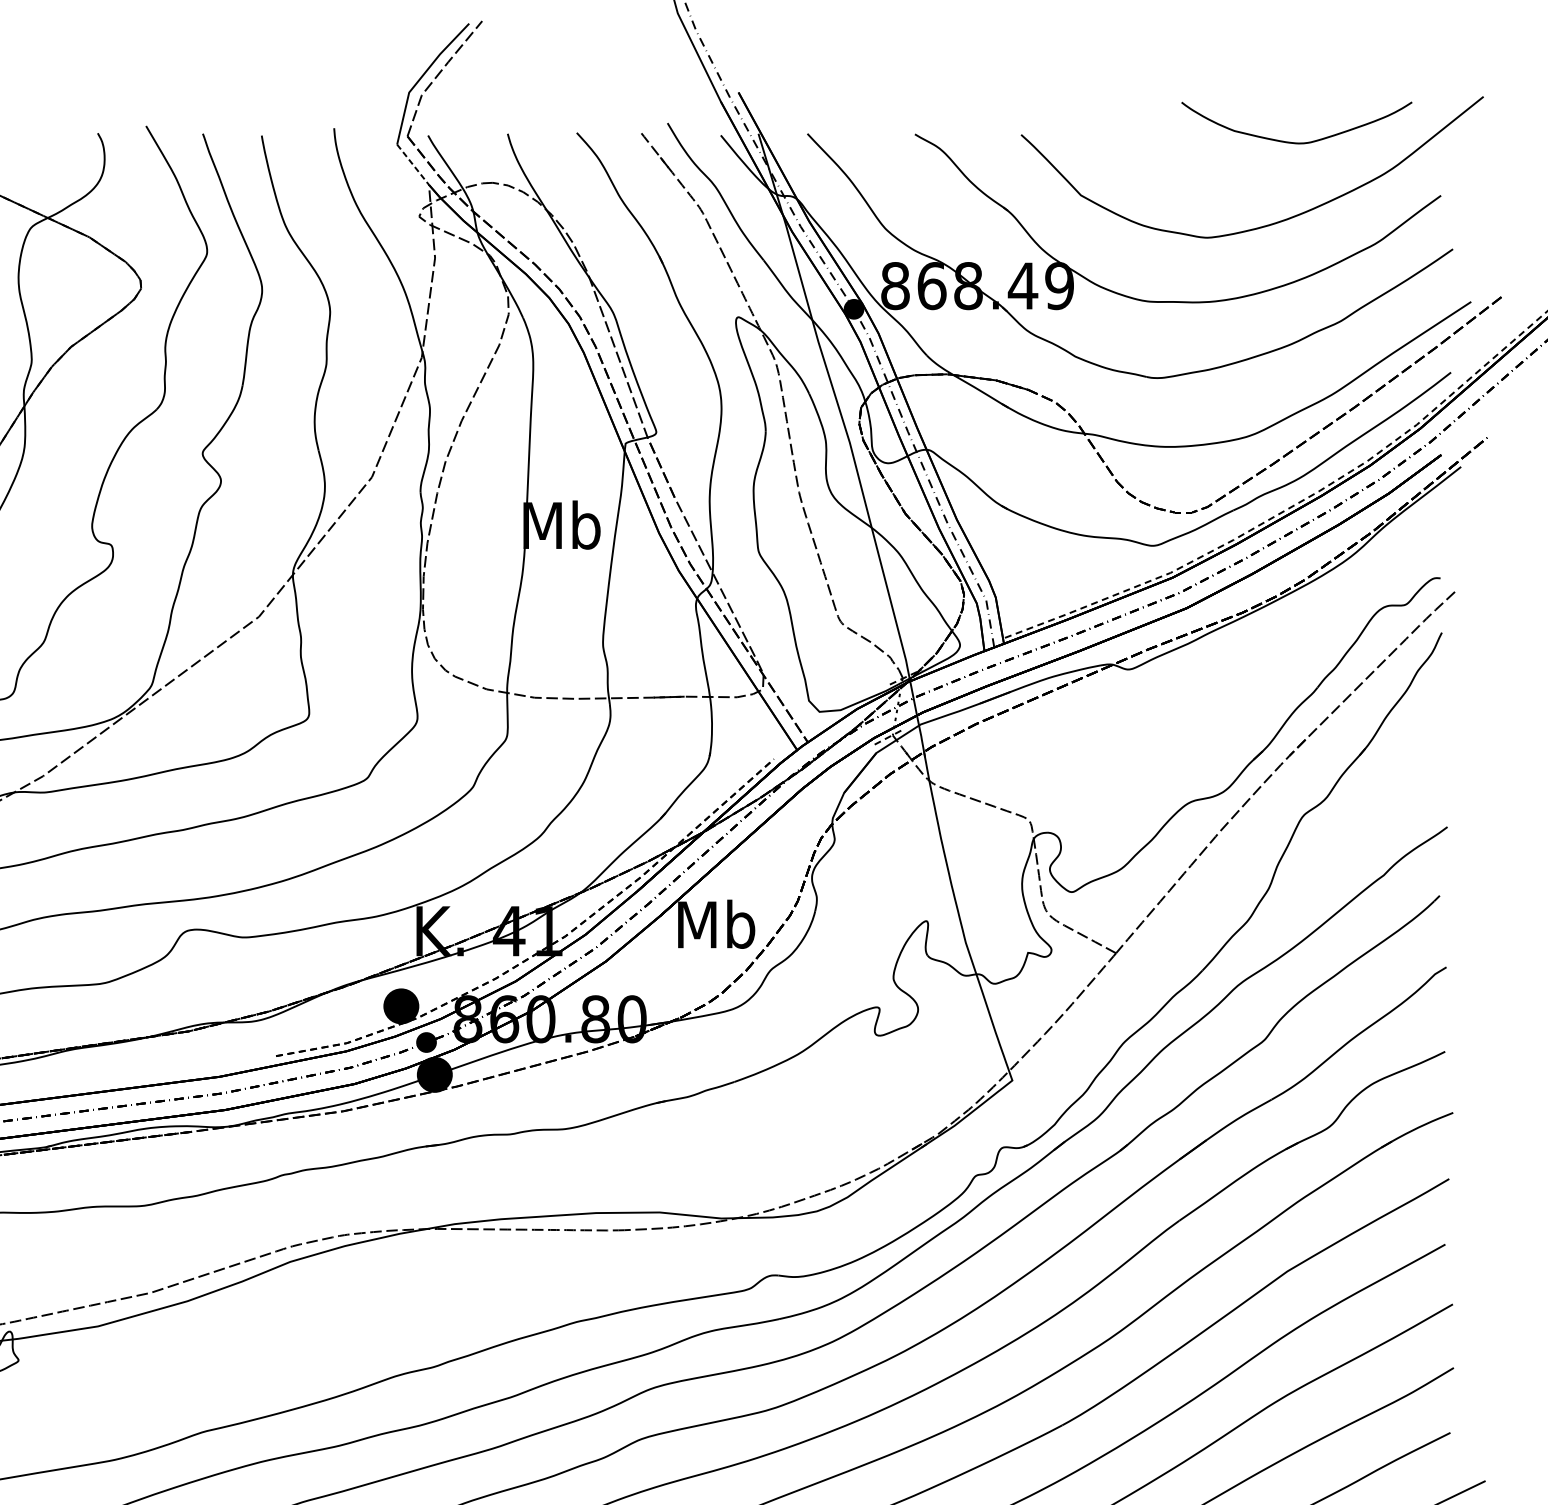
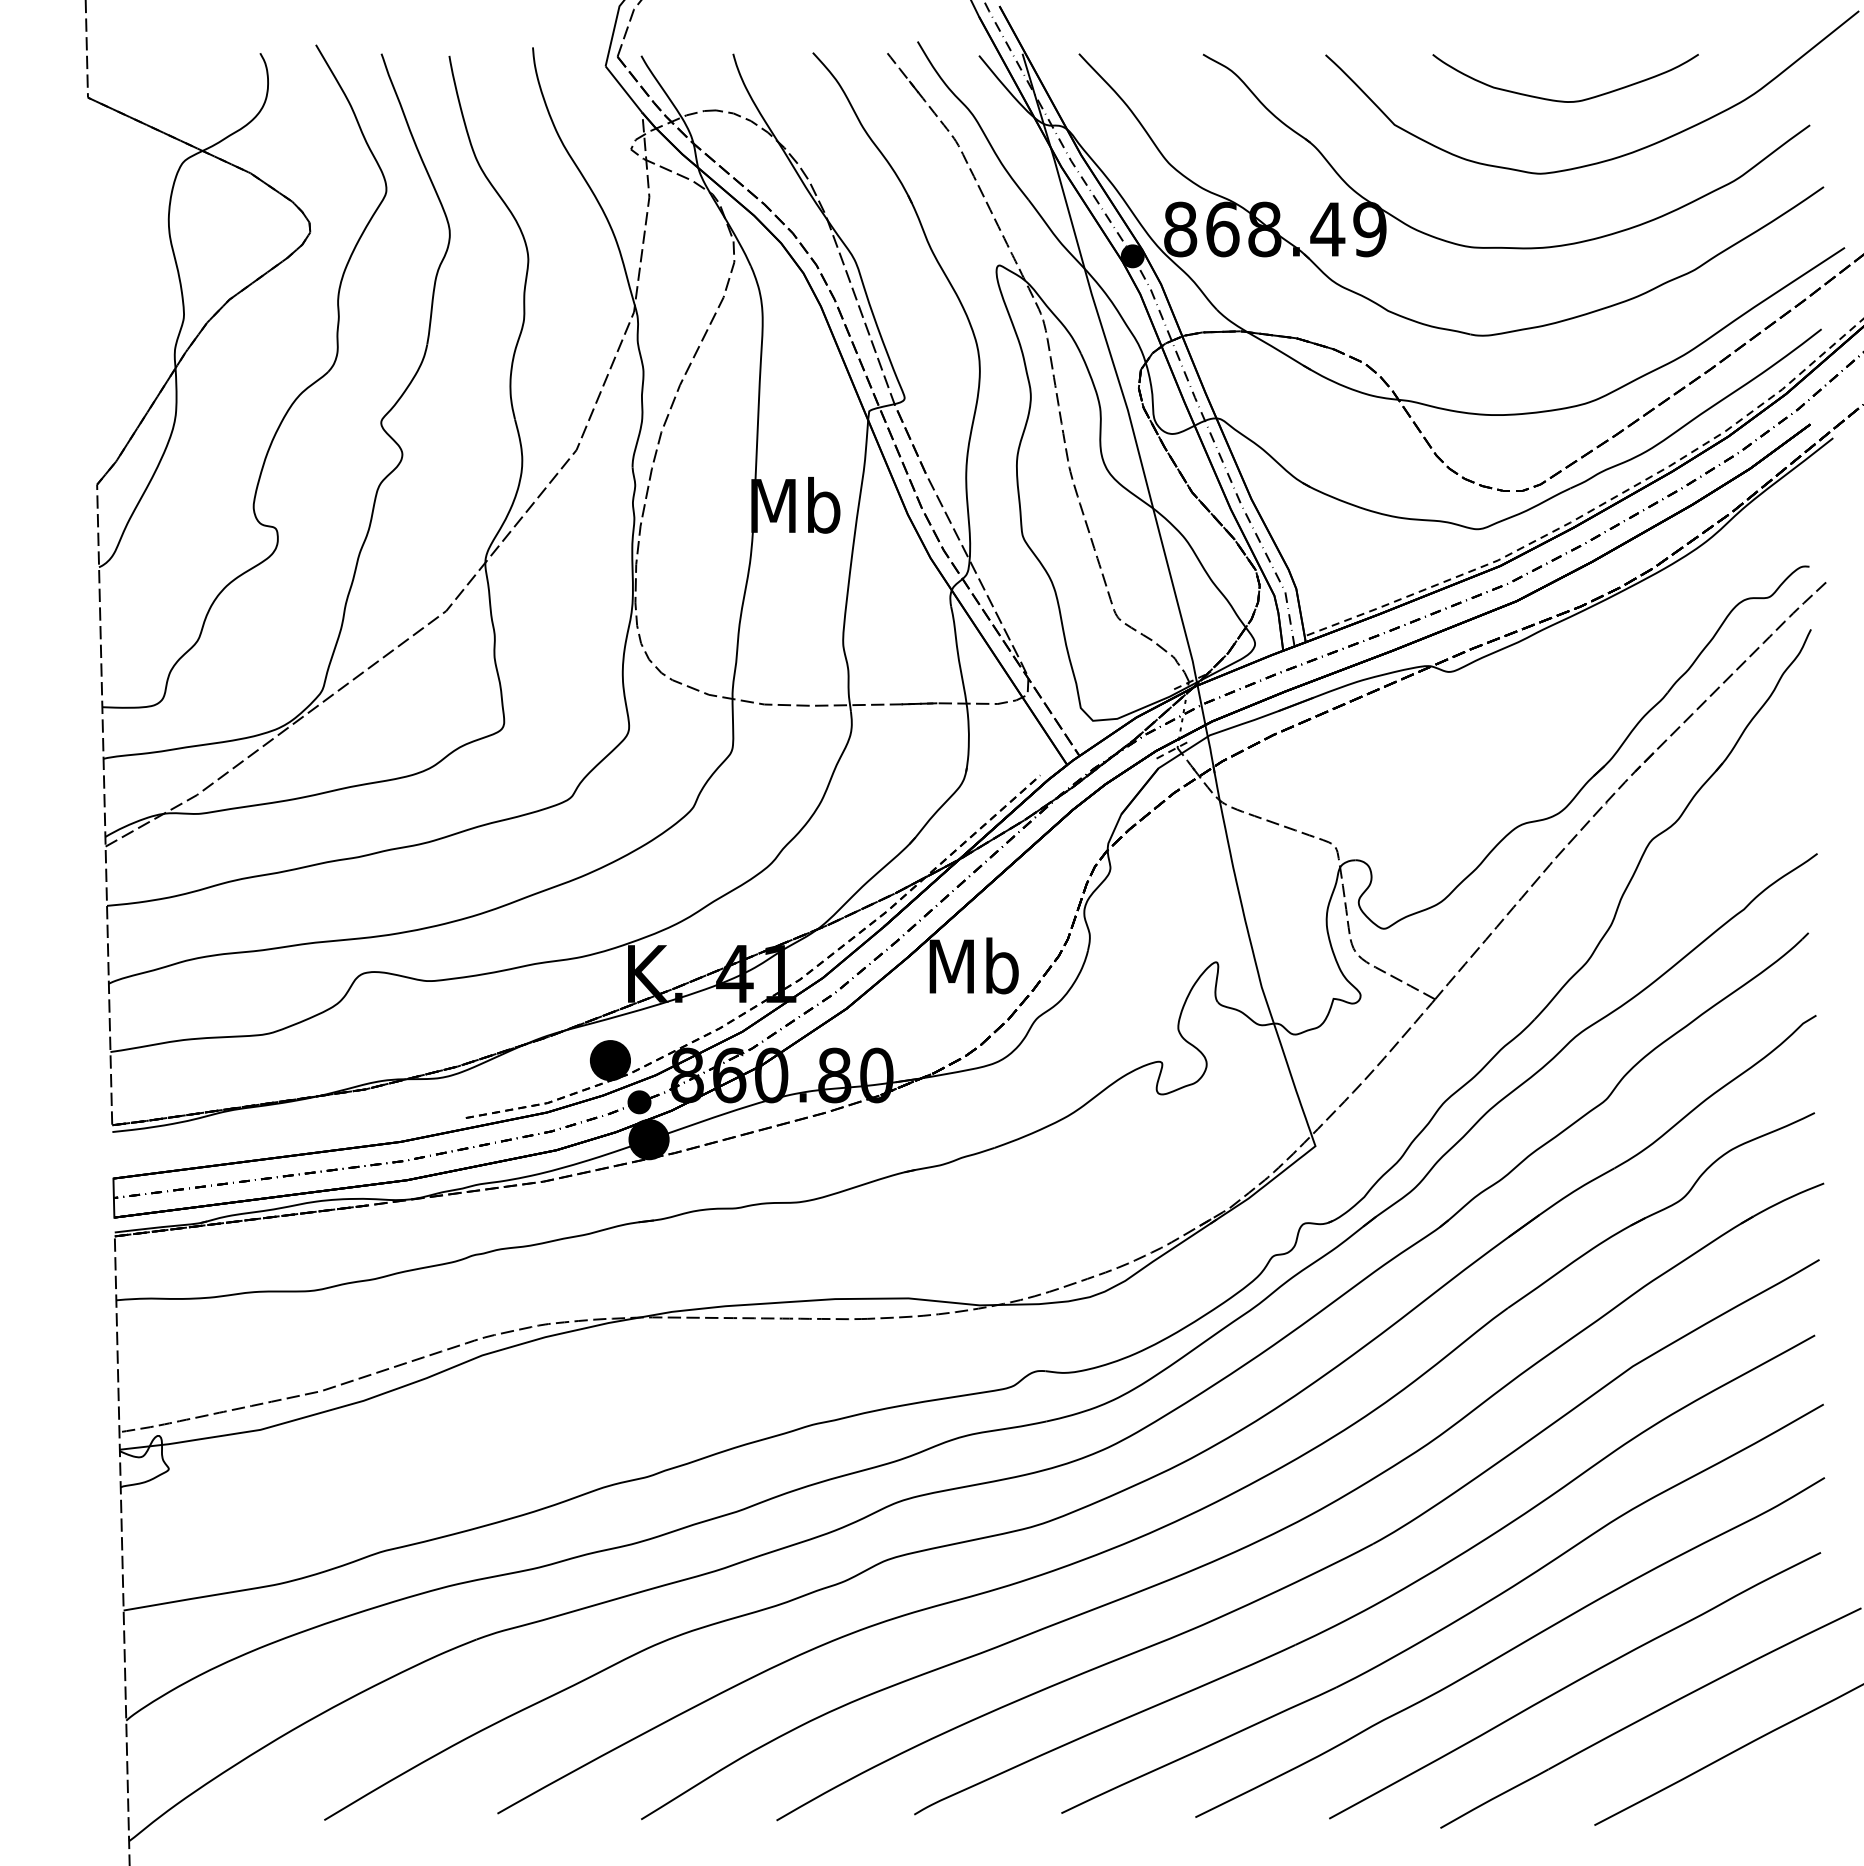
curve: (1294, 142) -> (1563, 100), moved
line: (412, 164) -> (623, 89), dashed -> solid

